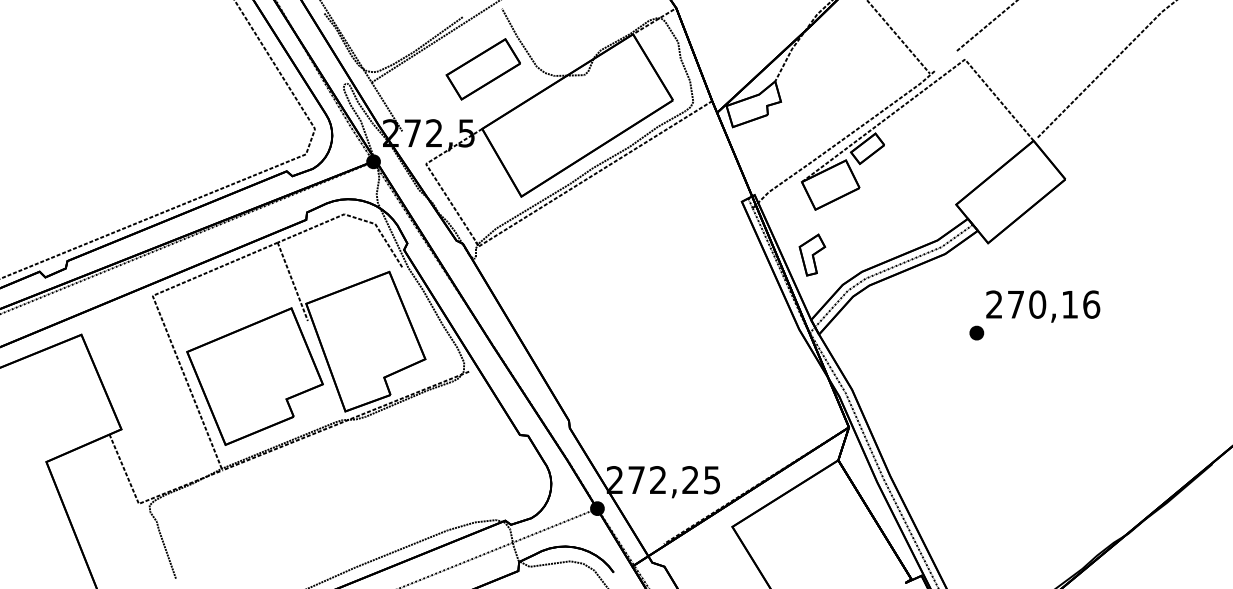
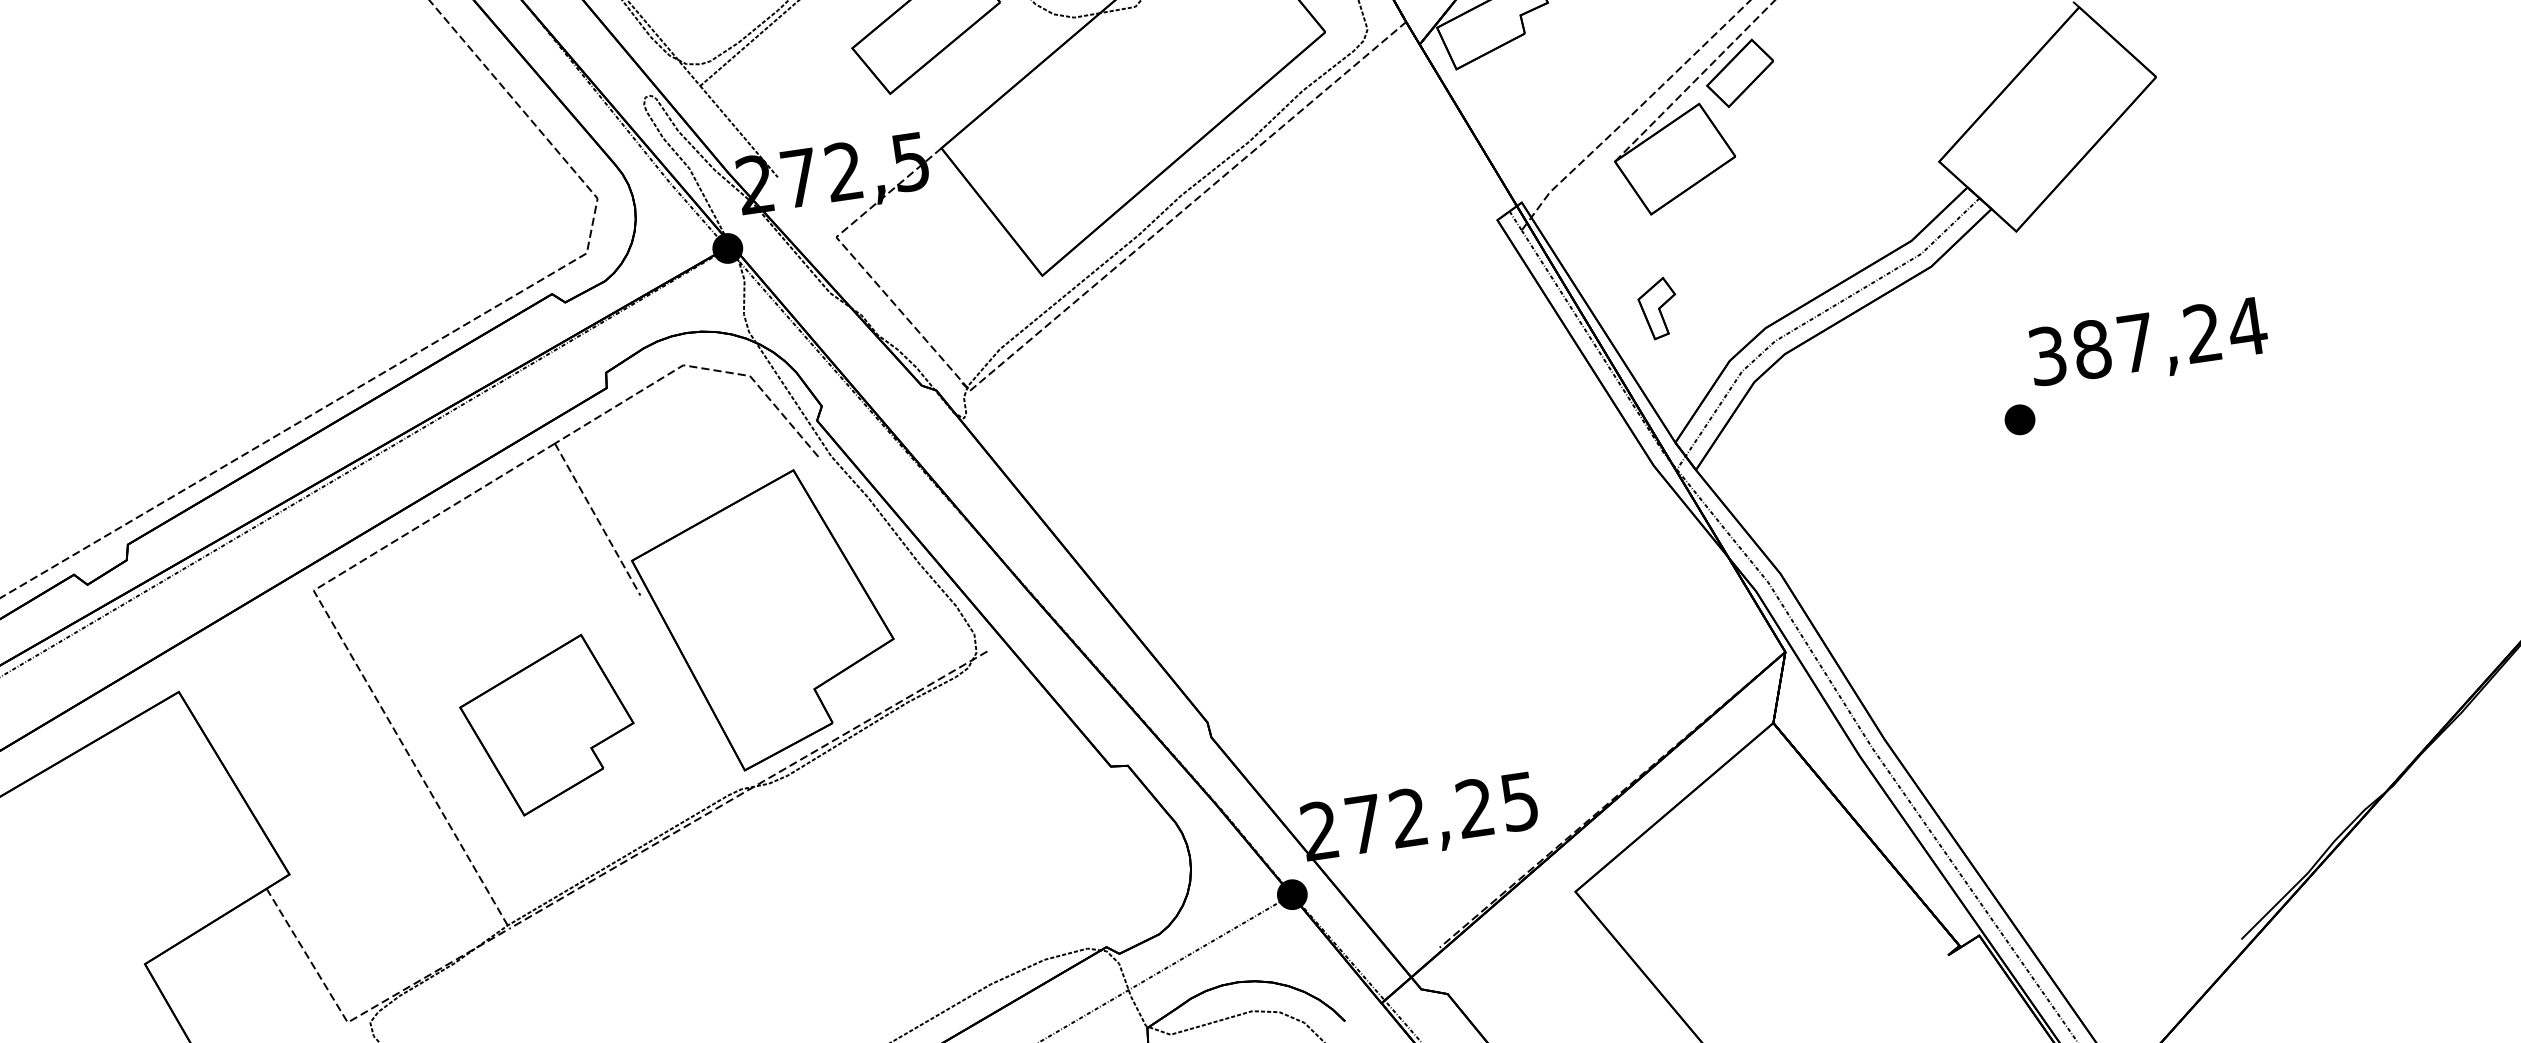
part: (812, 254) -> (1658, 307), size x0.7
text: (1043, 304) -> (2148, 340), 270,16 -> 387,24
part: (254, 376) -> (547, 725), size x0.6

